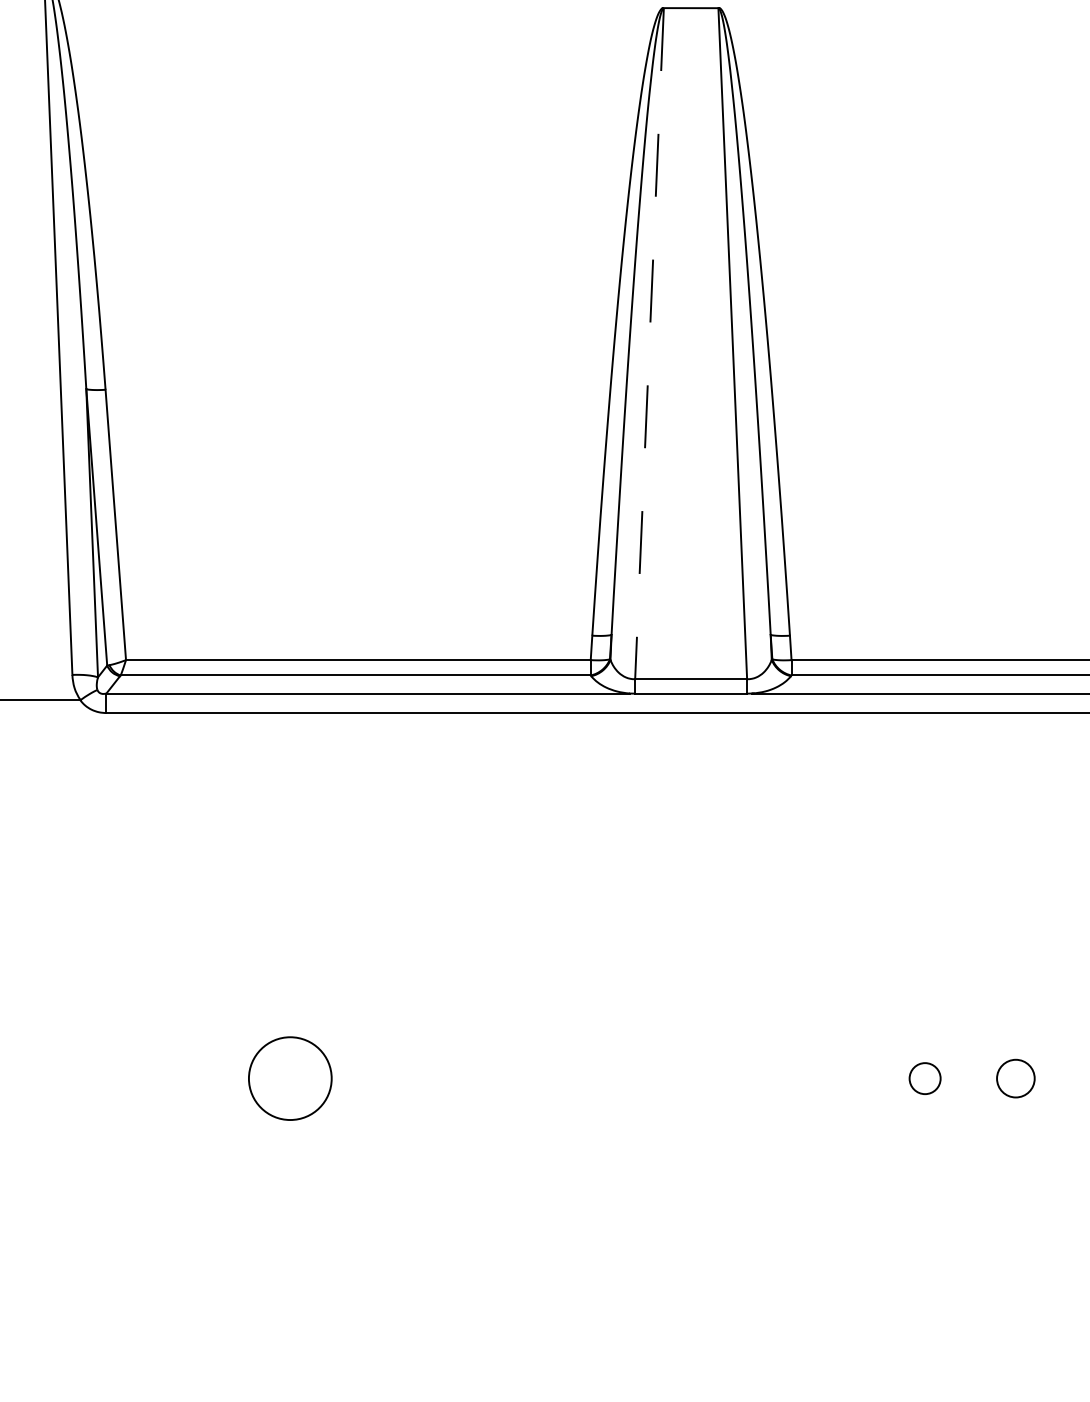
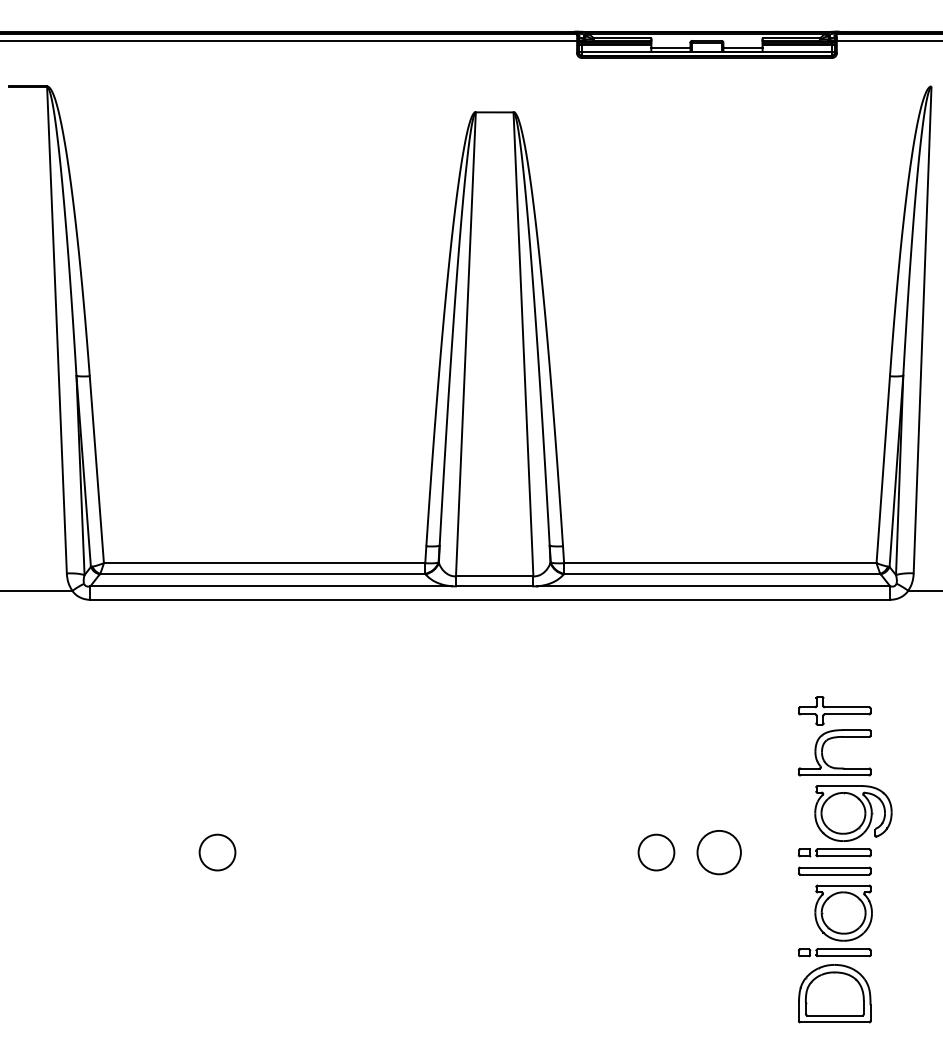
line: (648, 343) -> (465, 344), dashed -> solid
circle: (290, 1078) -> (217, 852), size x0.62
circle: (925, 1078) -> (656, 852), size x1.67
circle: (1014, 1078) -> (718, 852), size x1.67

